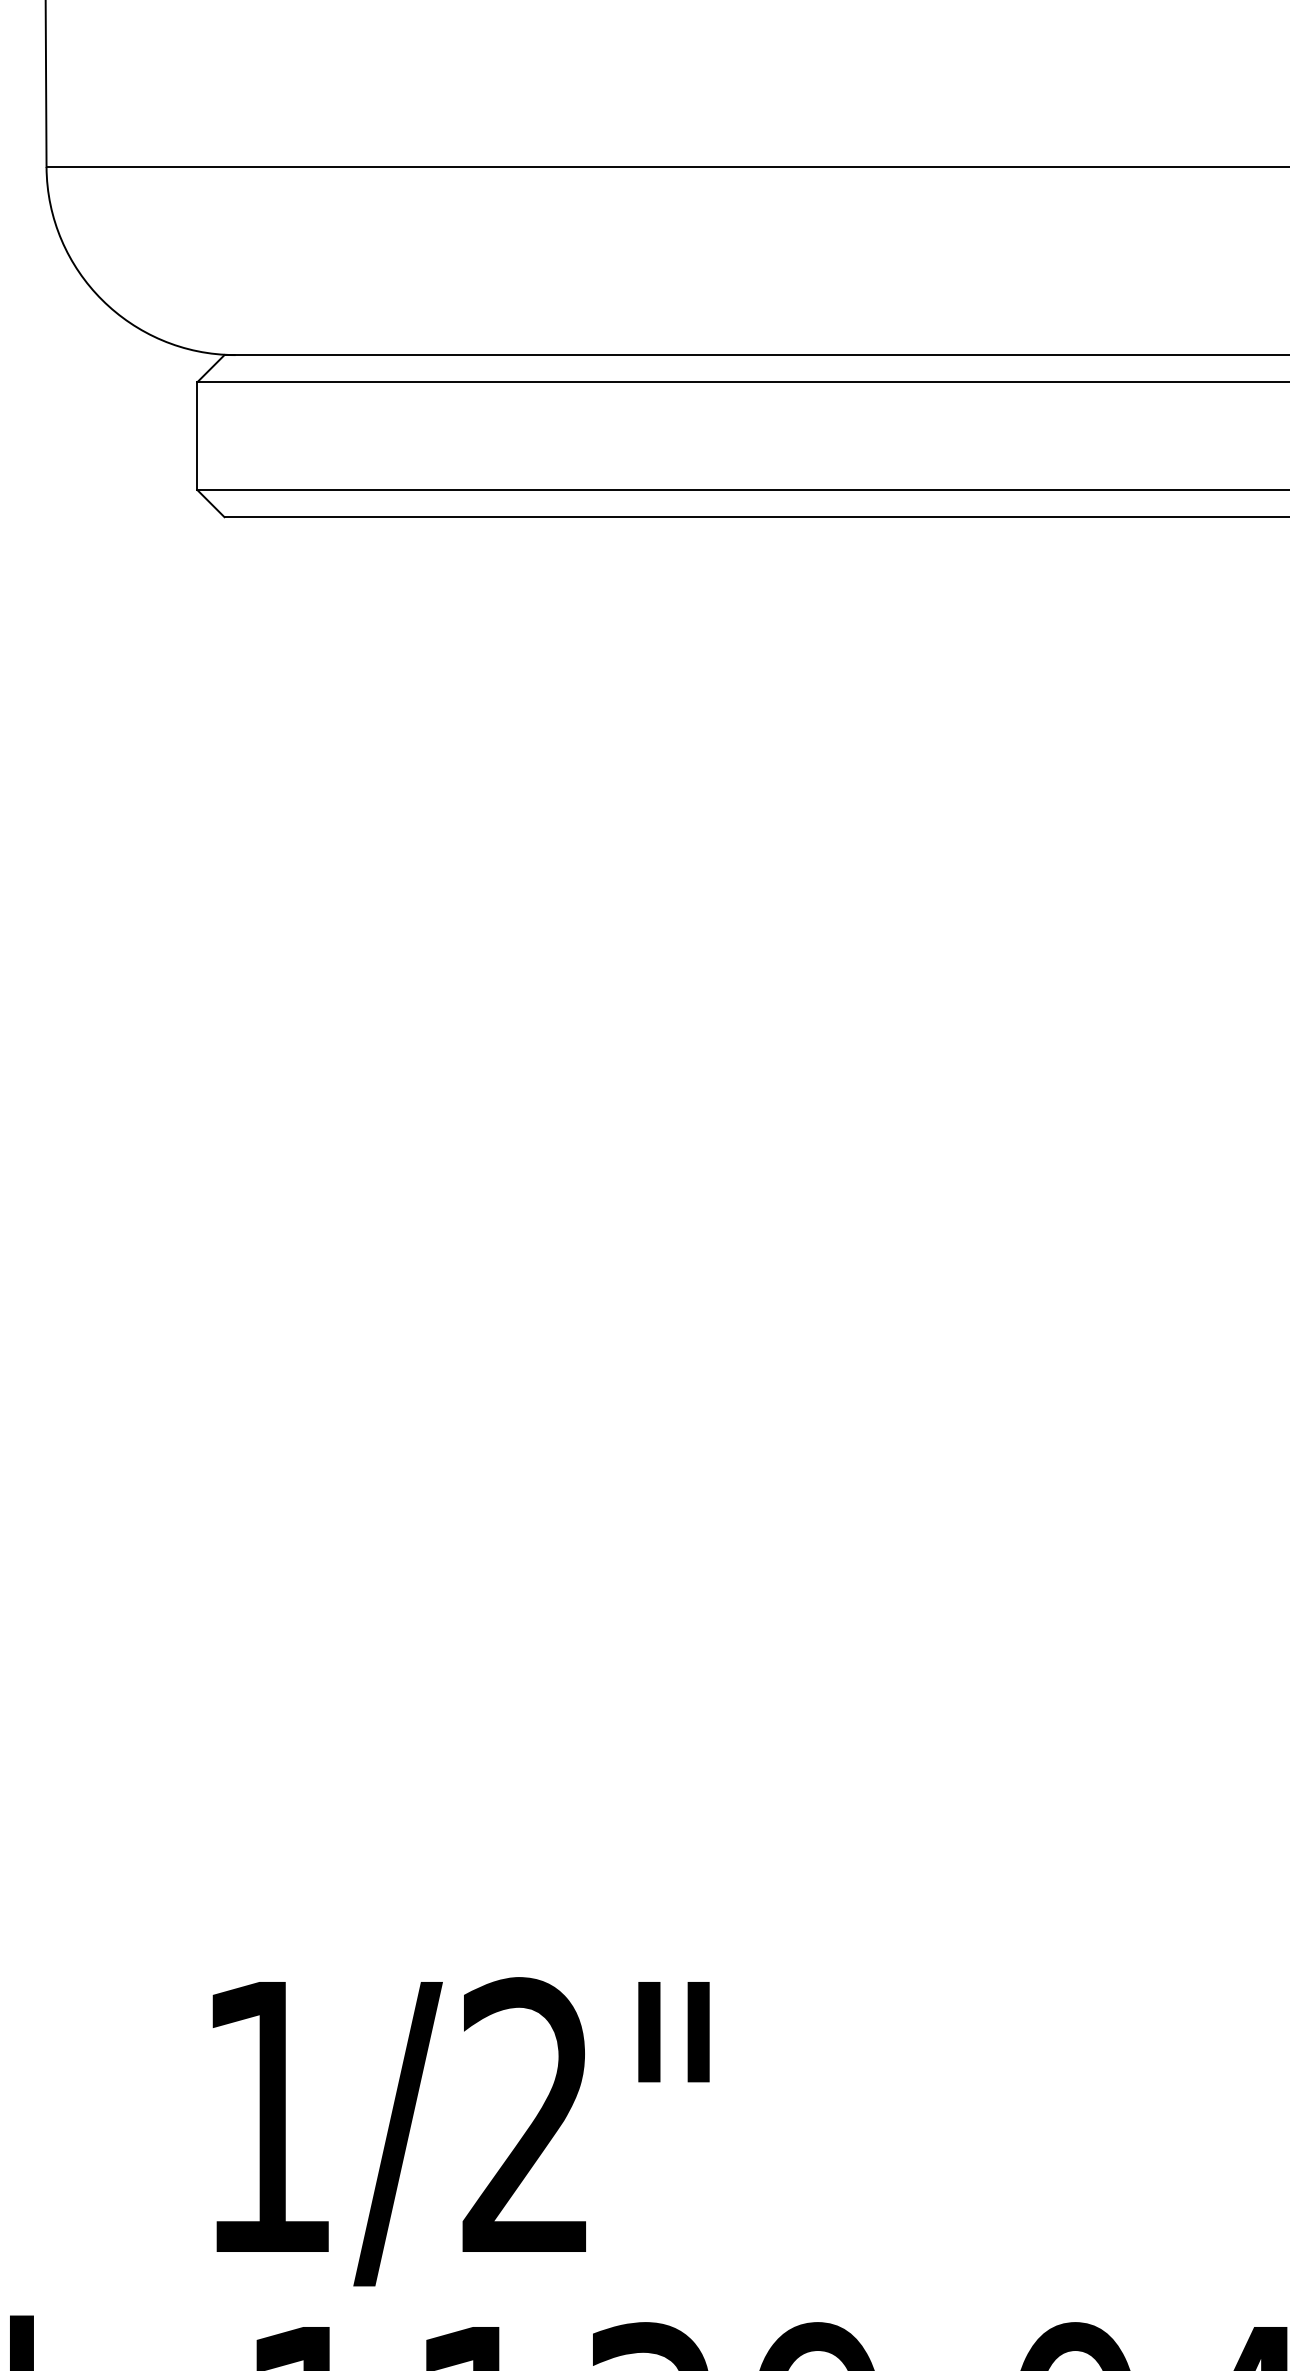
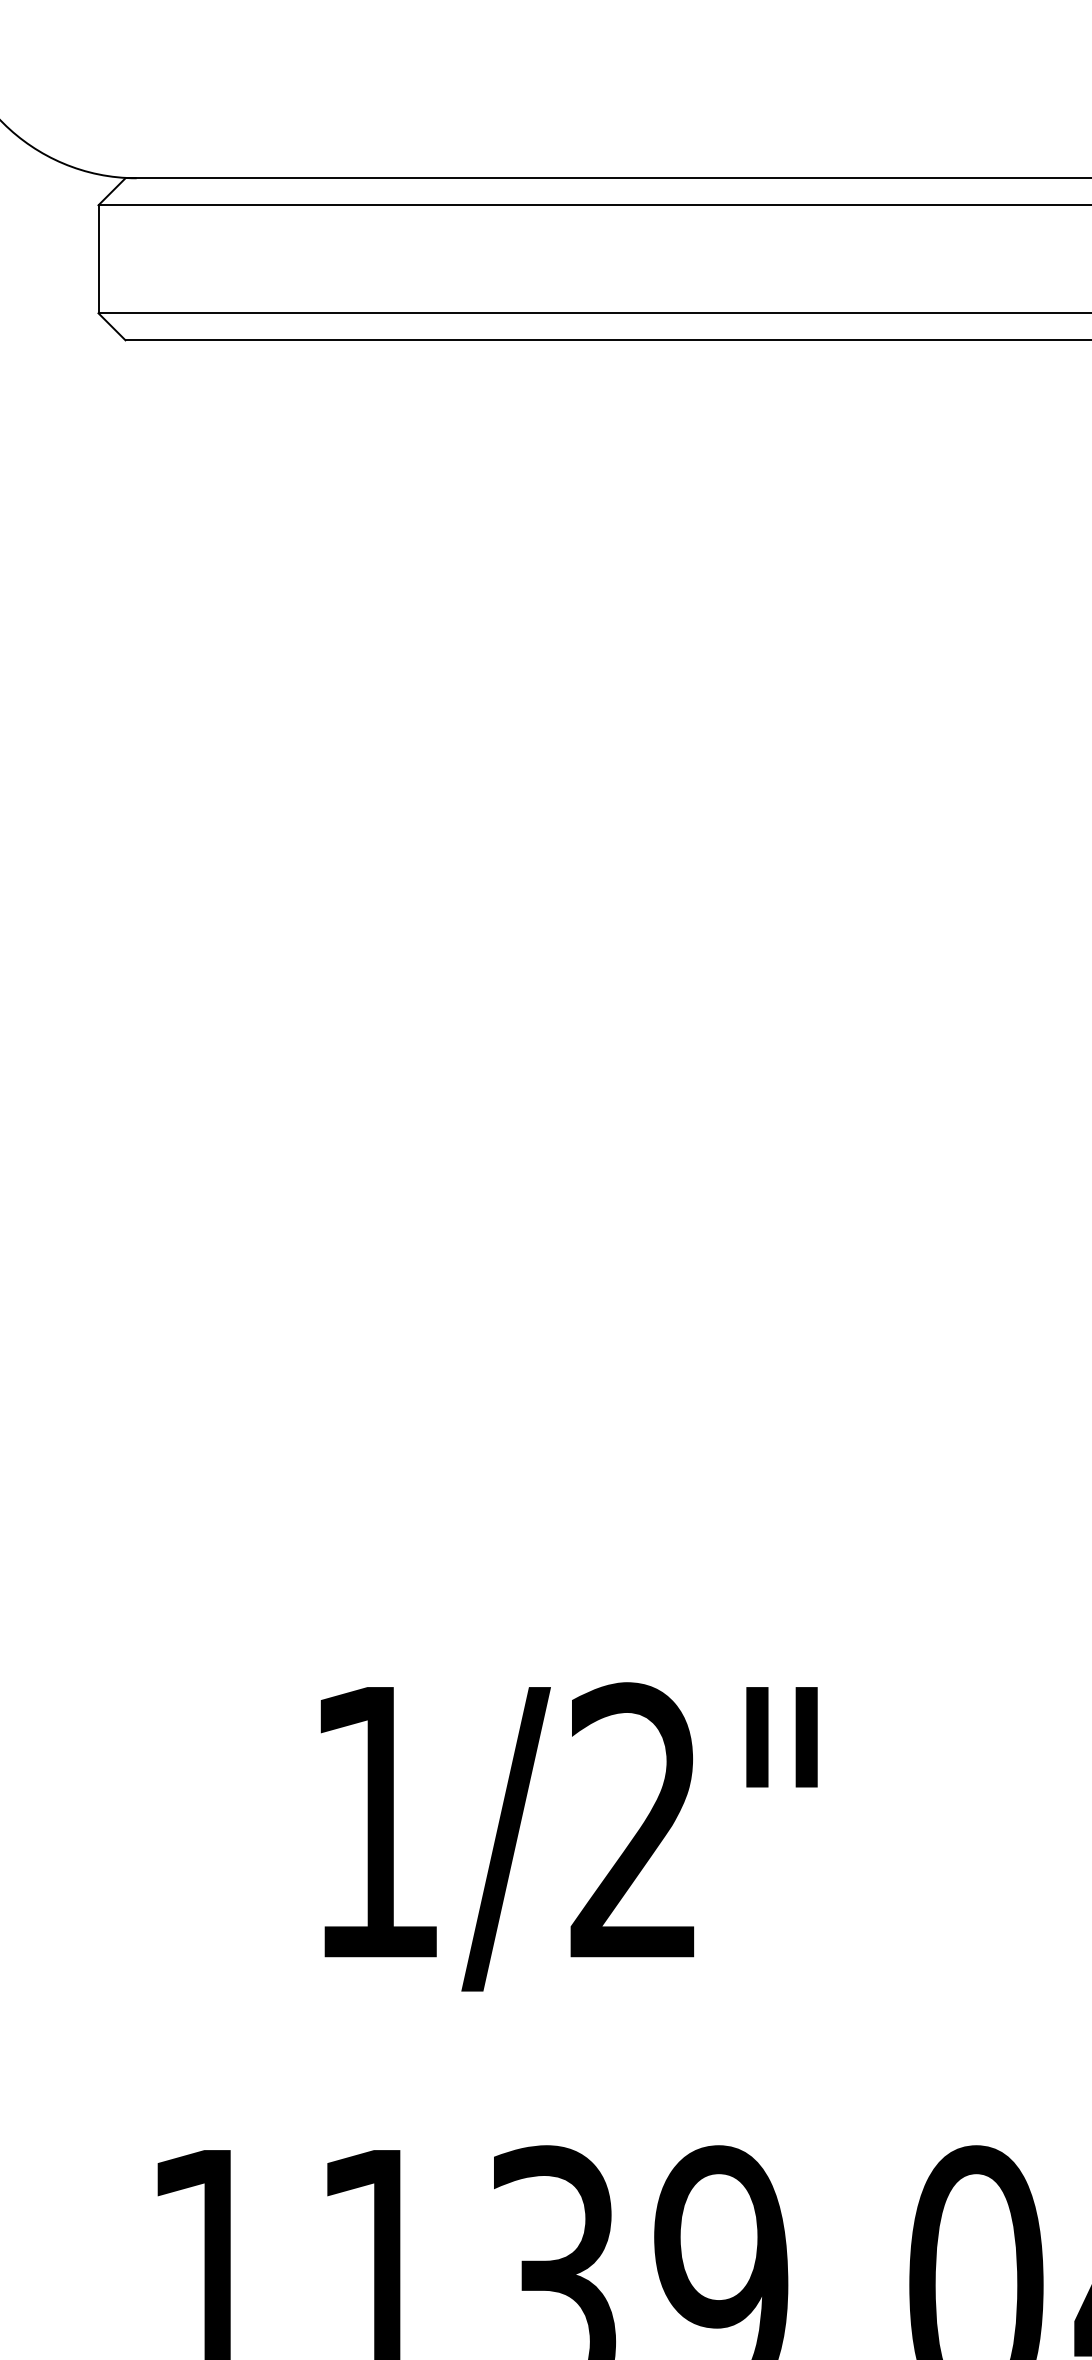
text: (460, 2131) -> (568, 1836), moved

